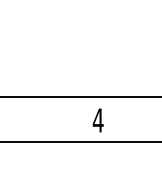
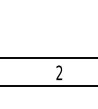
text: (98, 119) -> (59, 72), 4 -> 2

